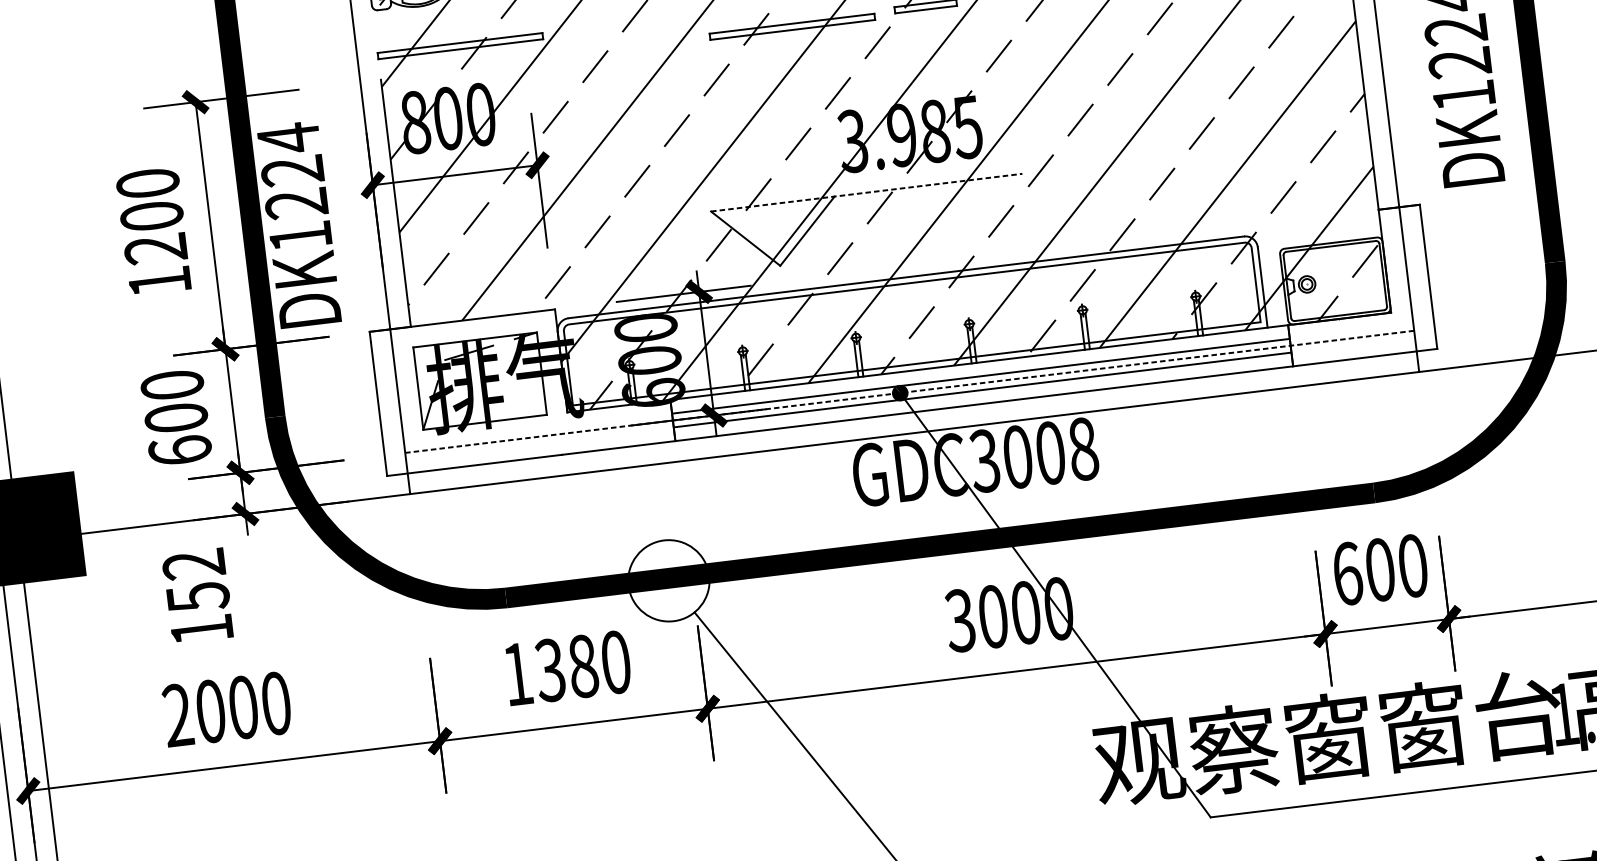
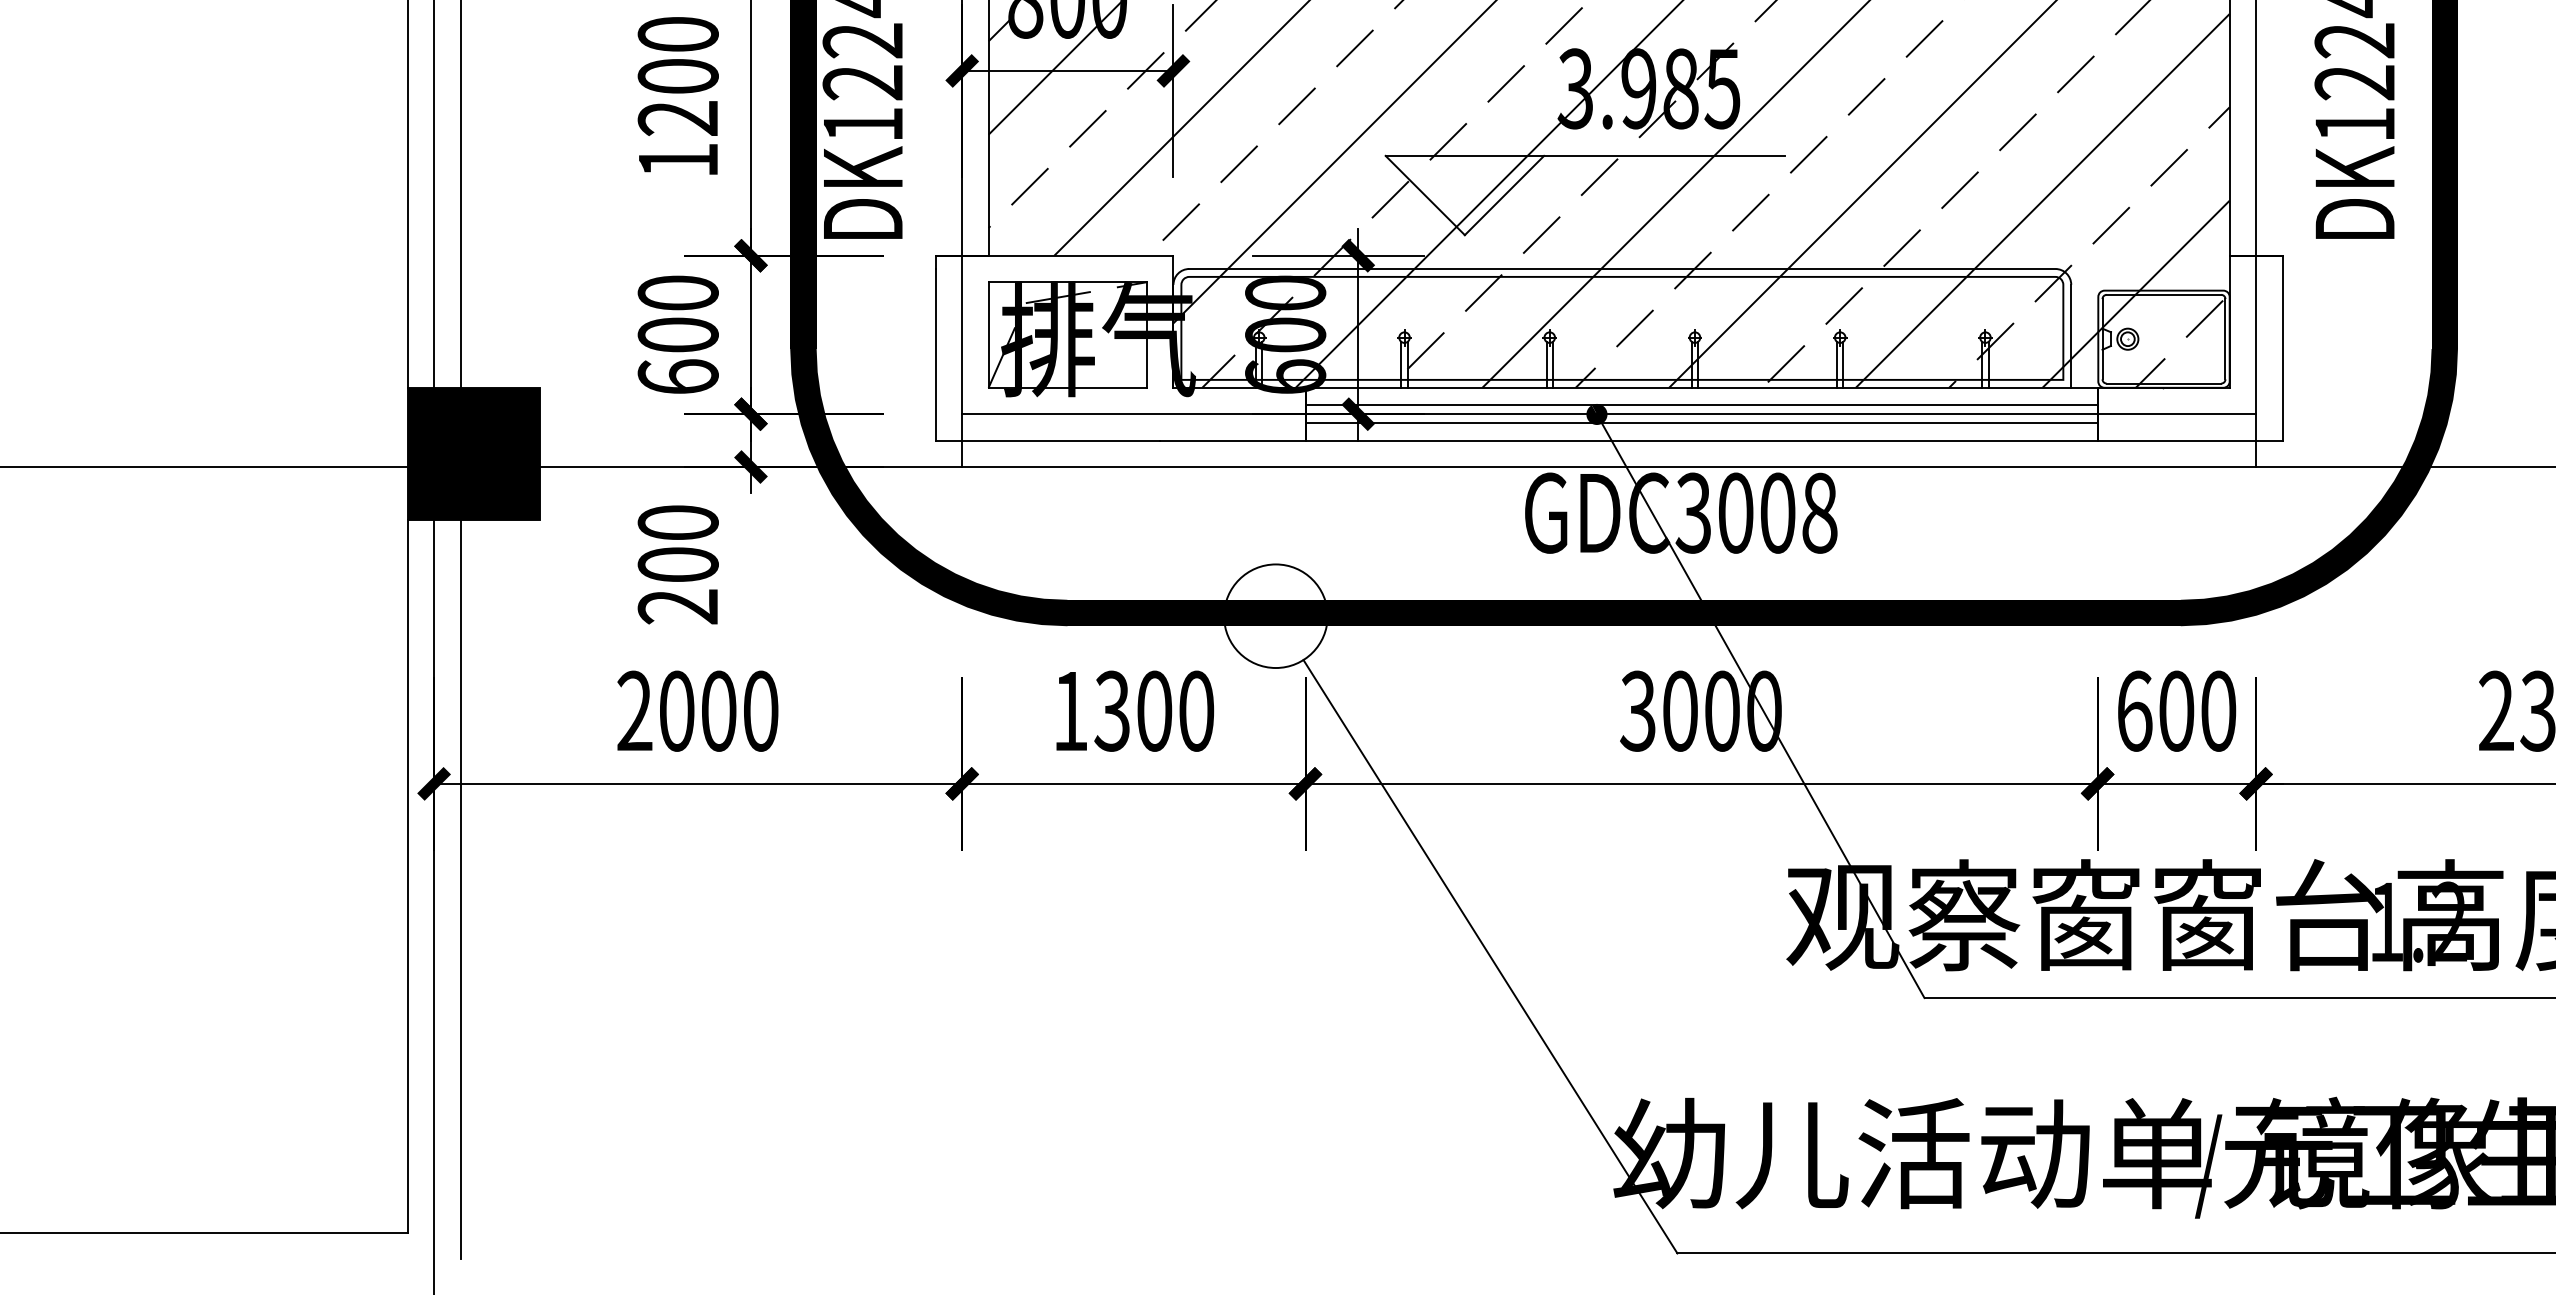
line: (866, 192) -> (1585, 155), dashed -> solid
line: (910, 392) -> (1609, 414), dashed -> solid
text: (197, 596) -> (677, 564), 152 -> 200
text: (583, 665) -> (1154, 710), 1380 -> 1300

